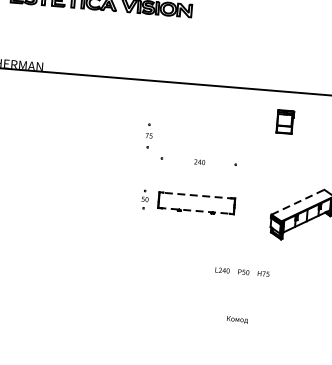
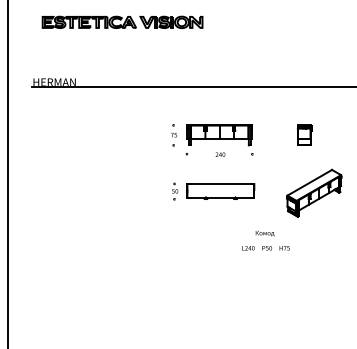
part: (284, 121) -> (304, 134), moved
part: (200, 140) -> (219, 135), added
line: (196, 195) -> (220, 184), dashed -> solid
line: (297, 201) -> (309, 182), dashed -> solid
line: (196, 210) -> (221, 197), dashed -> solid
text: (236, 319) -> (264, 233), moved

